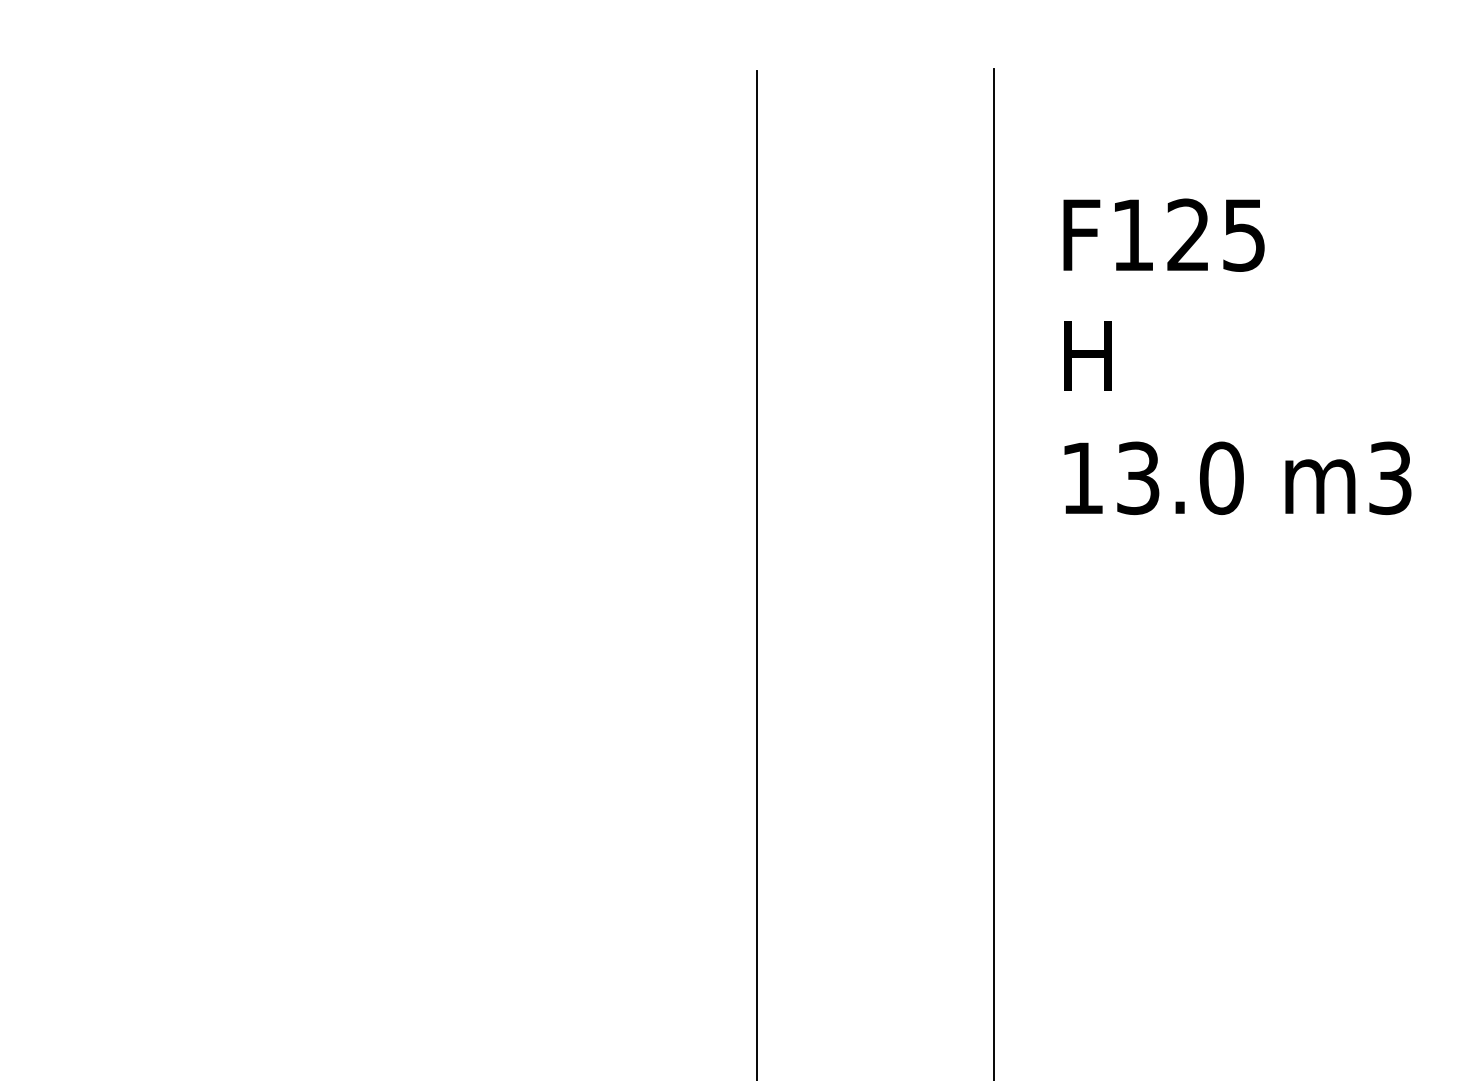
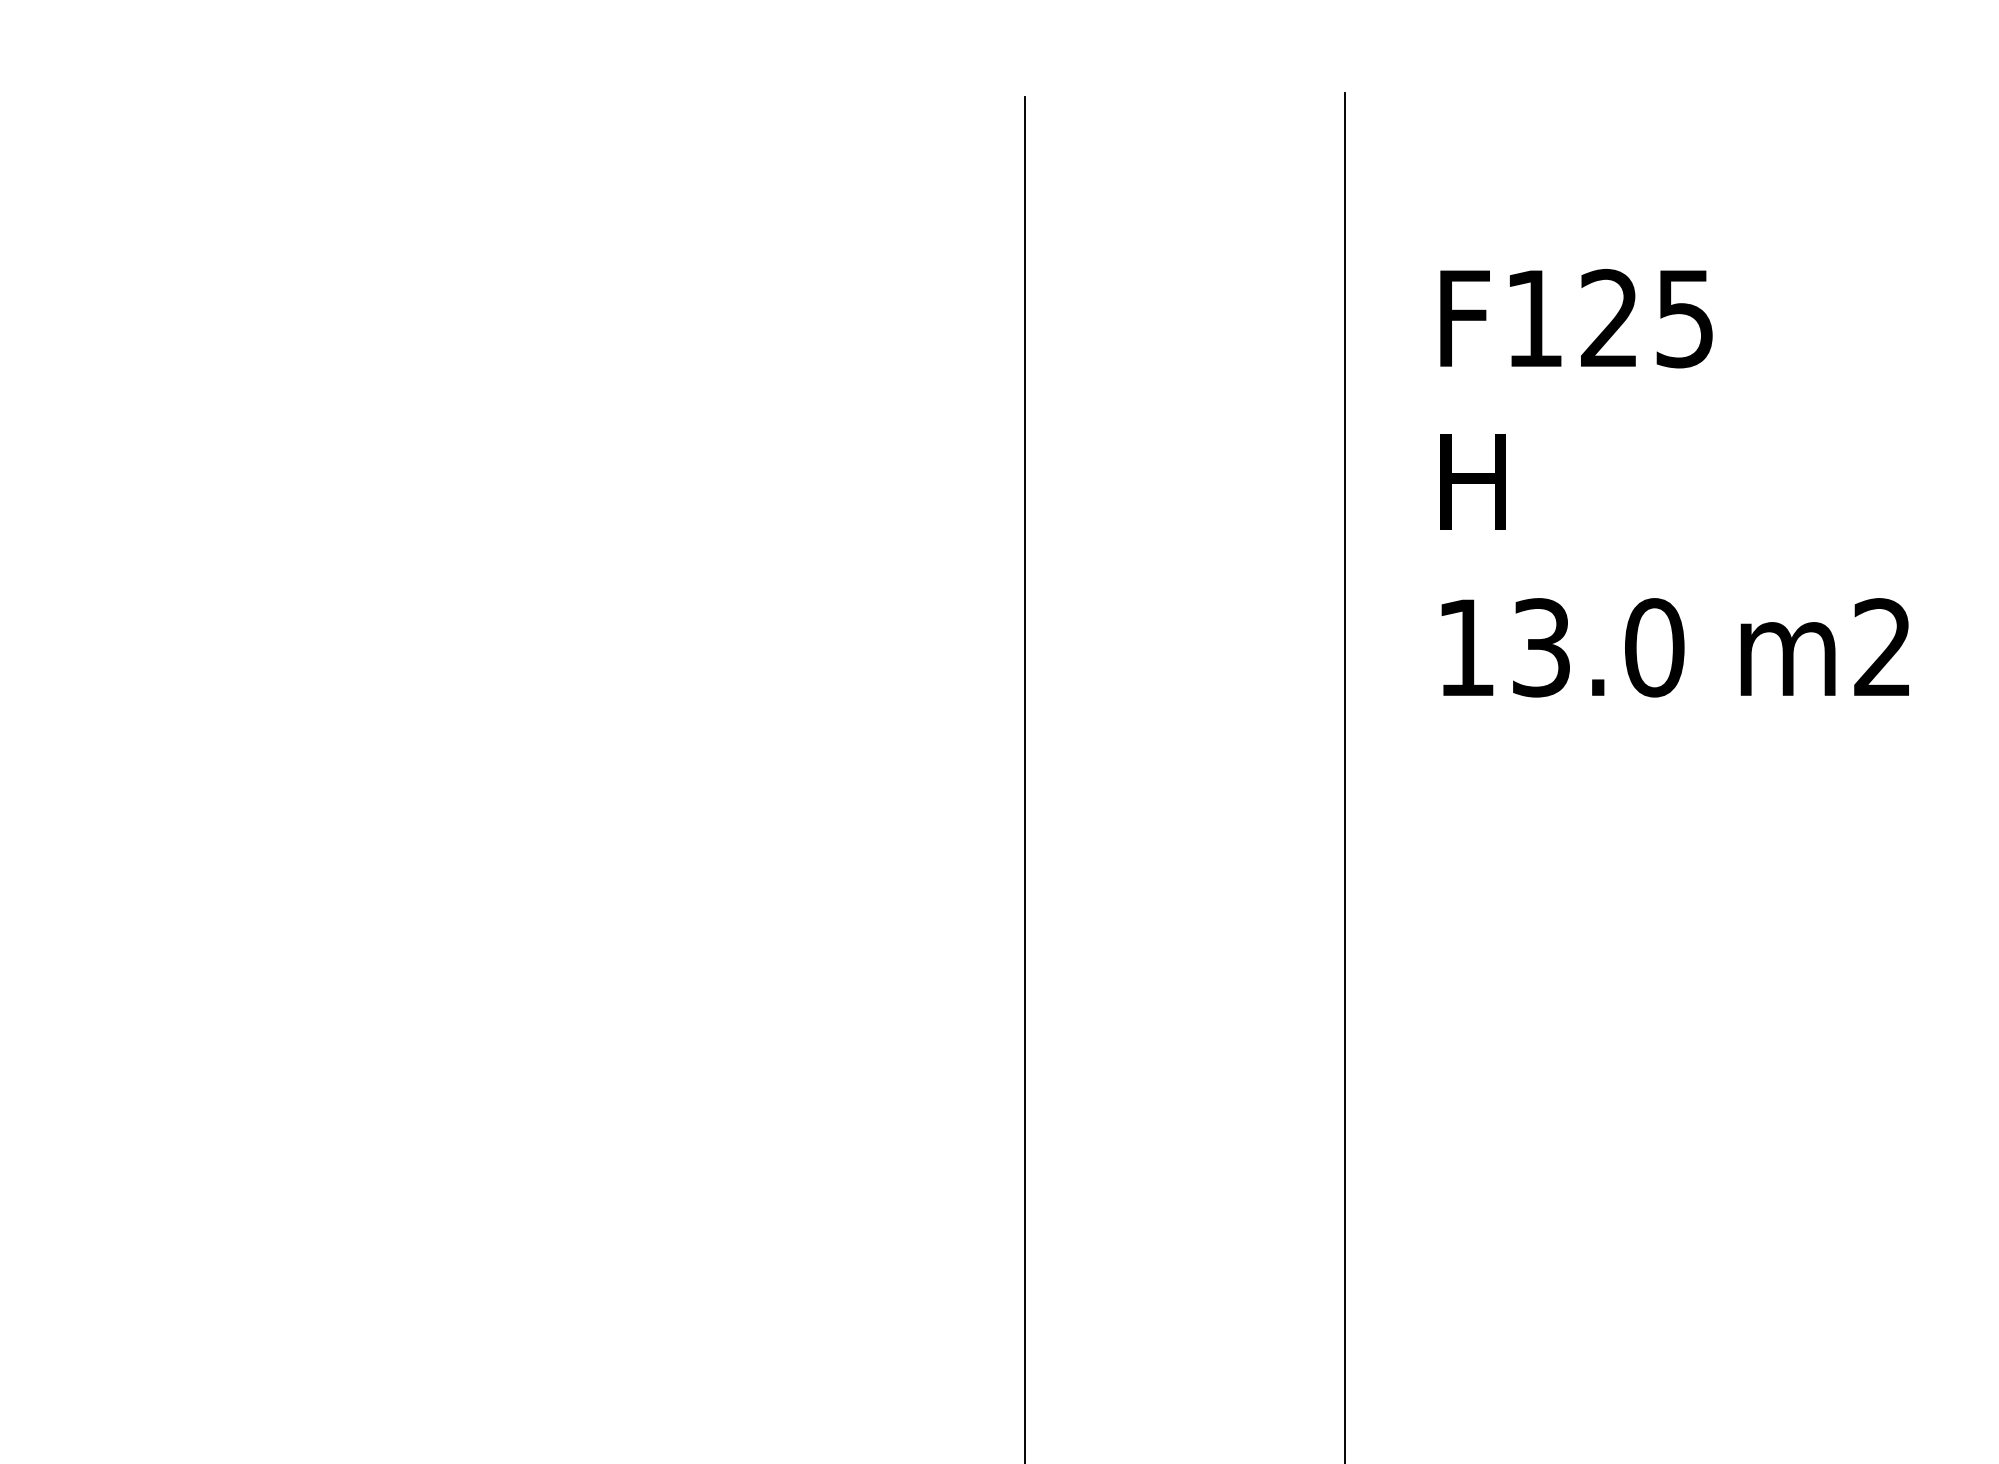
text: (1390, 478) -> (1882, 647), m3 -> m2

